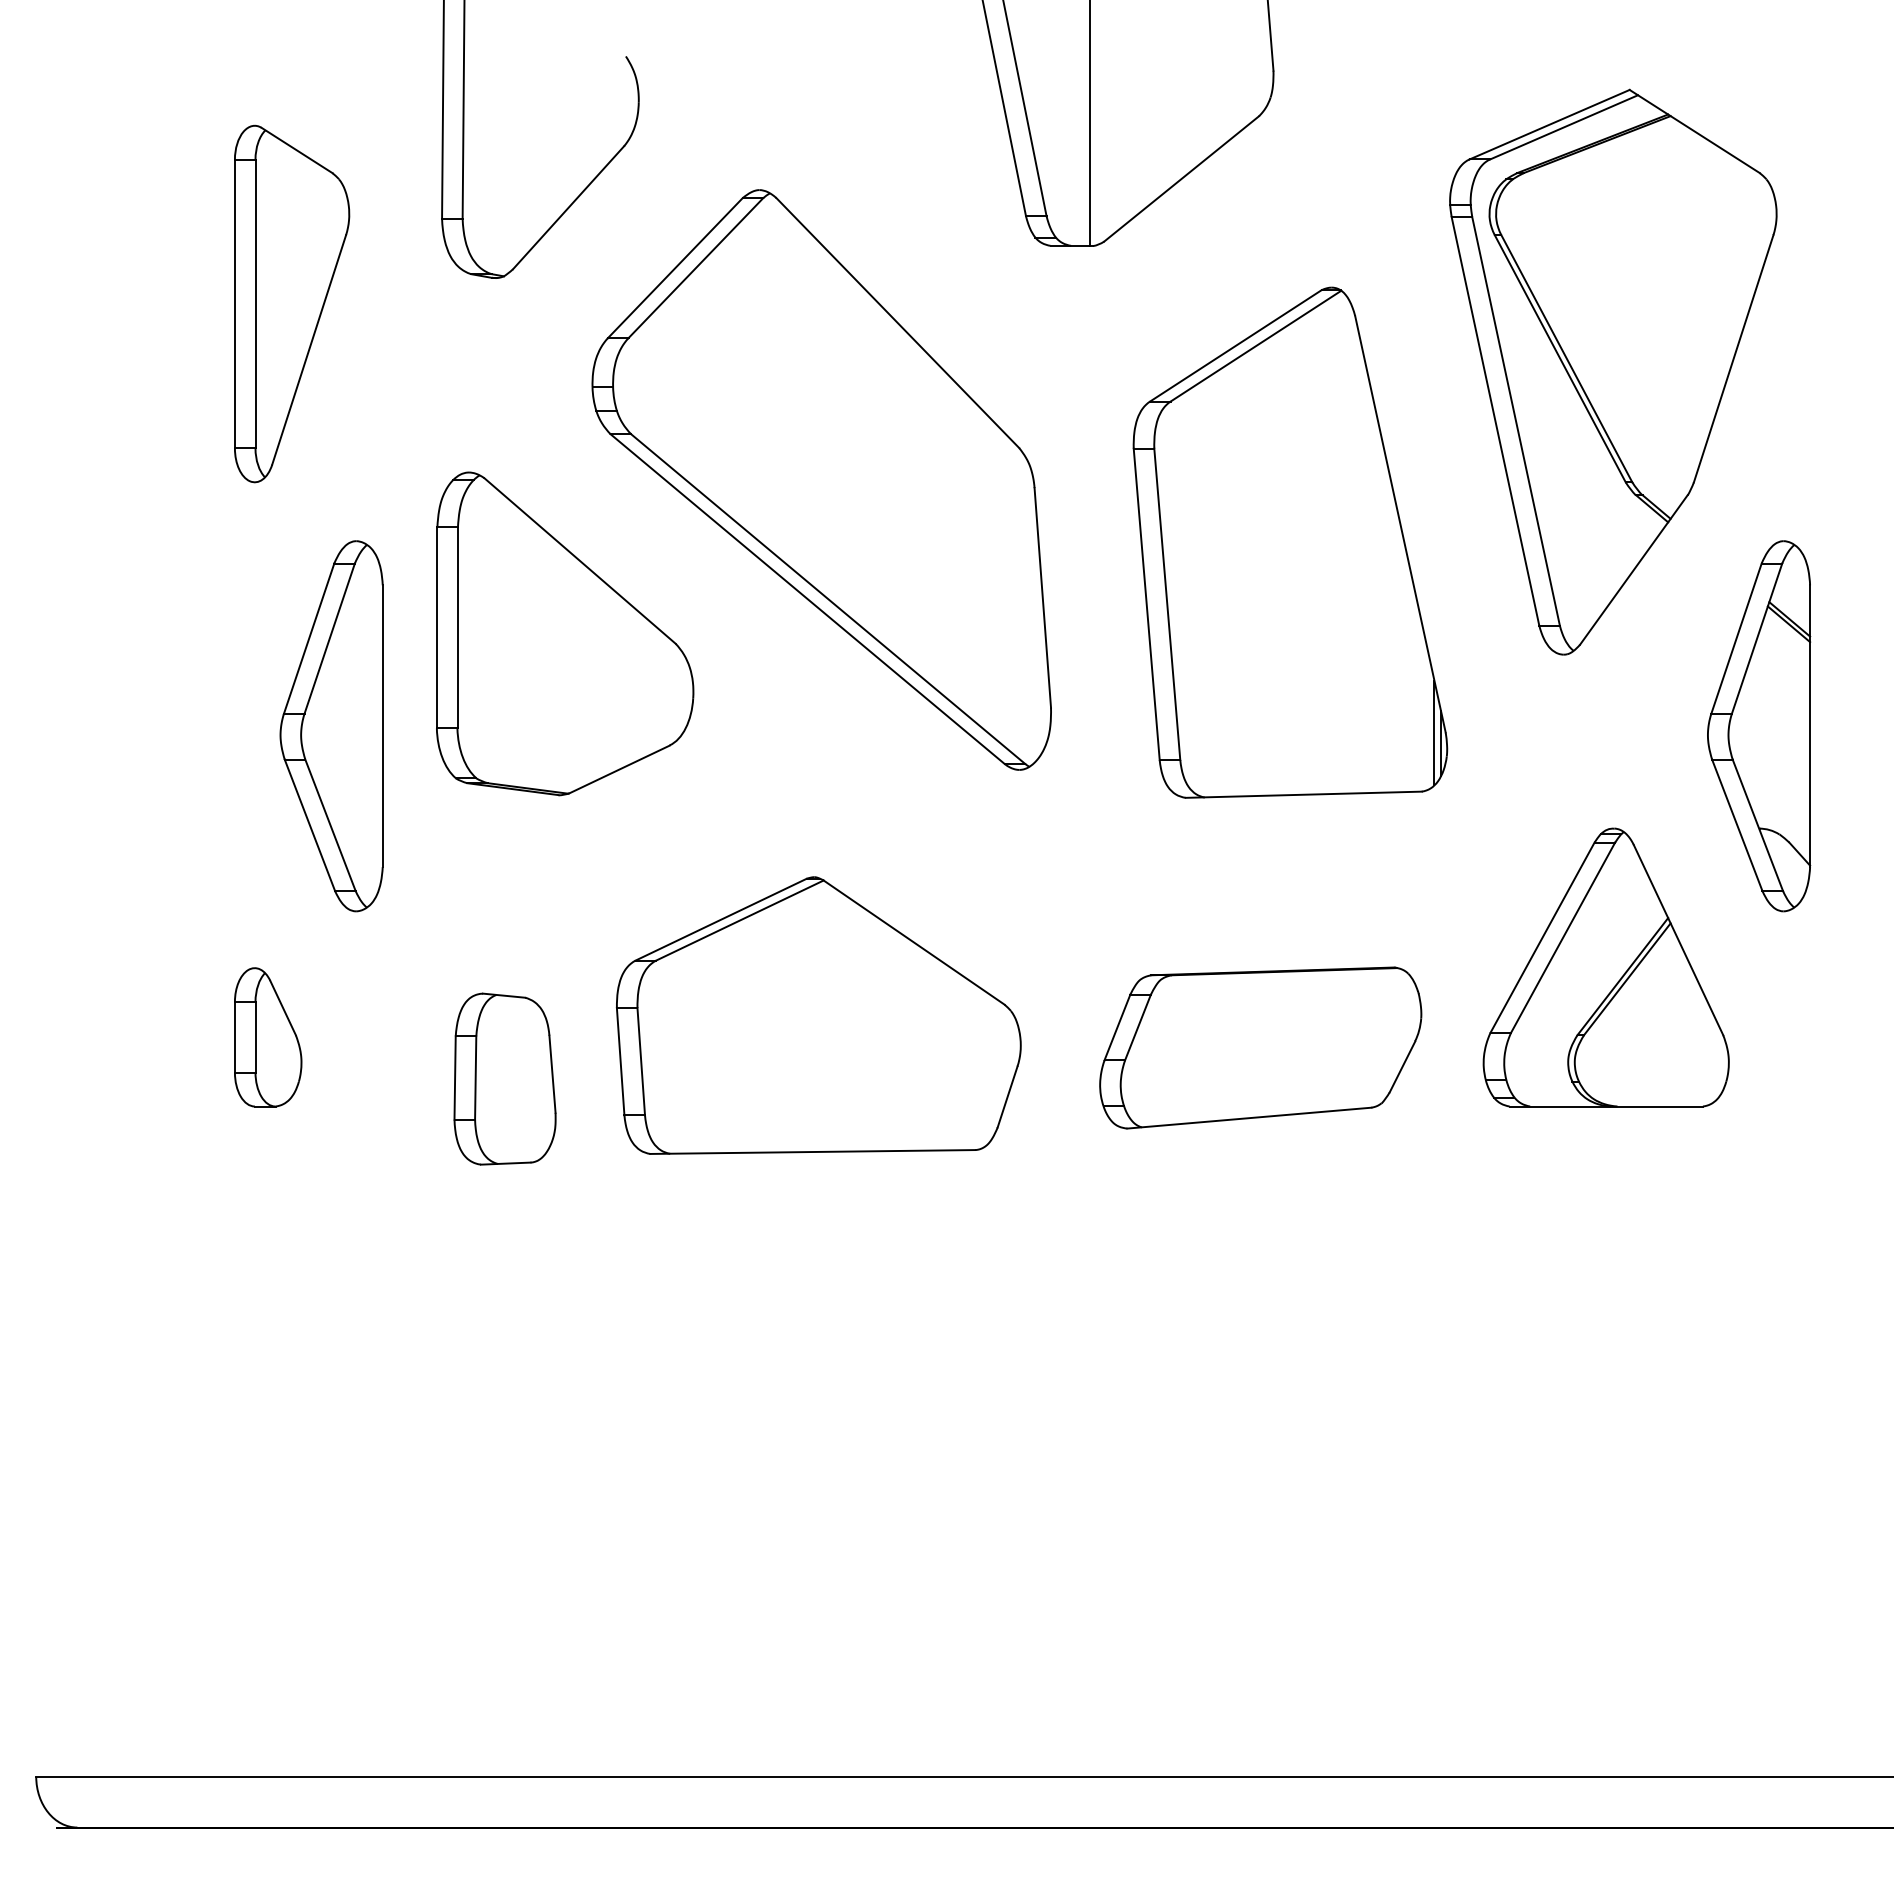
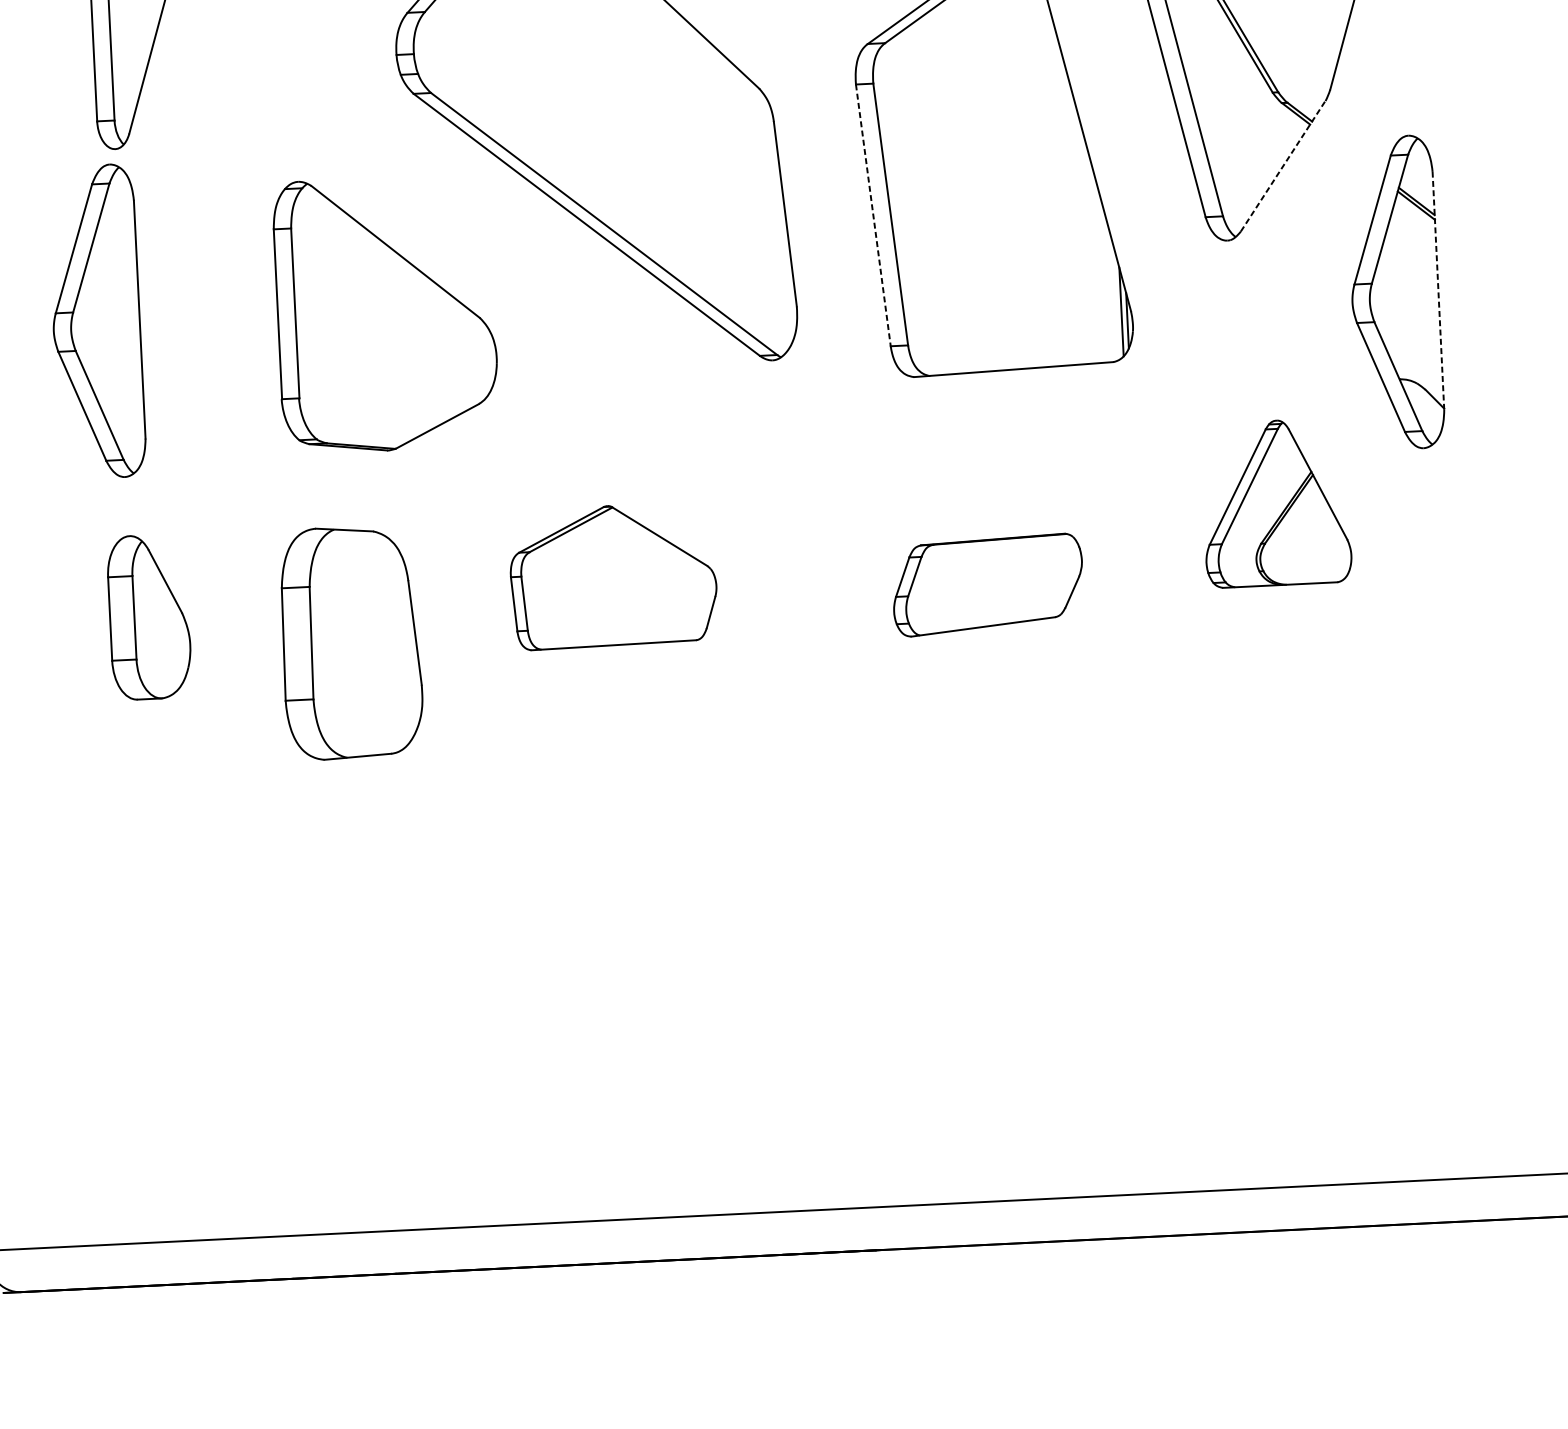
line: (1634, 569) -> (1283, 165), solid -> dashed
line: (1146, 604) -> (873, 215), solid -> dashed
part: (565, 633) -> (386, 313), moved
part: (331, 726) -> (96, 322), moved
line: (1810, 726) -> (1438, 291), solid -> dashed
part: (1605, 967) -> (1275, 502), size x0.7
part: (818, 1015) -> (613, 575), size x0.6
part: (268, 1037) -> (149, 617), size x1.4
part: (1260, 1047) -> (987, 584), size x0.7
part: (504, 1078) -> (350, 642), size x1.6

